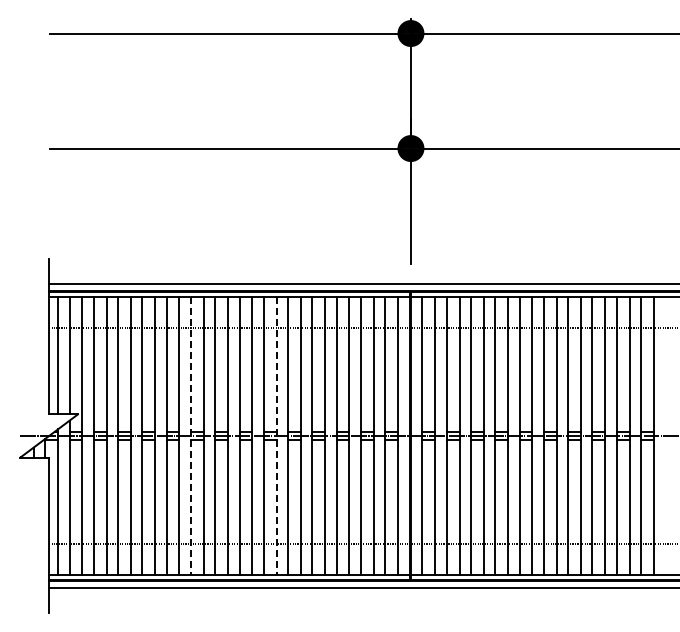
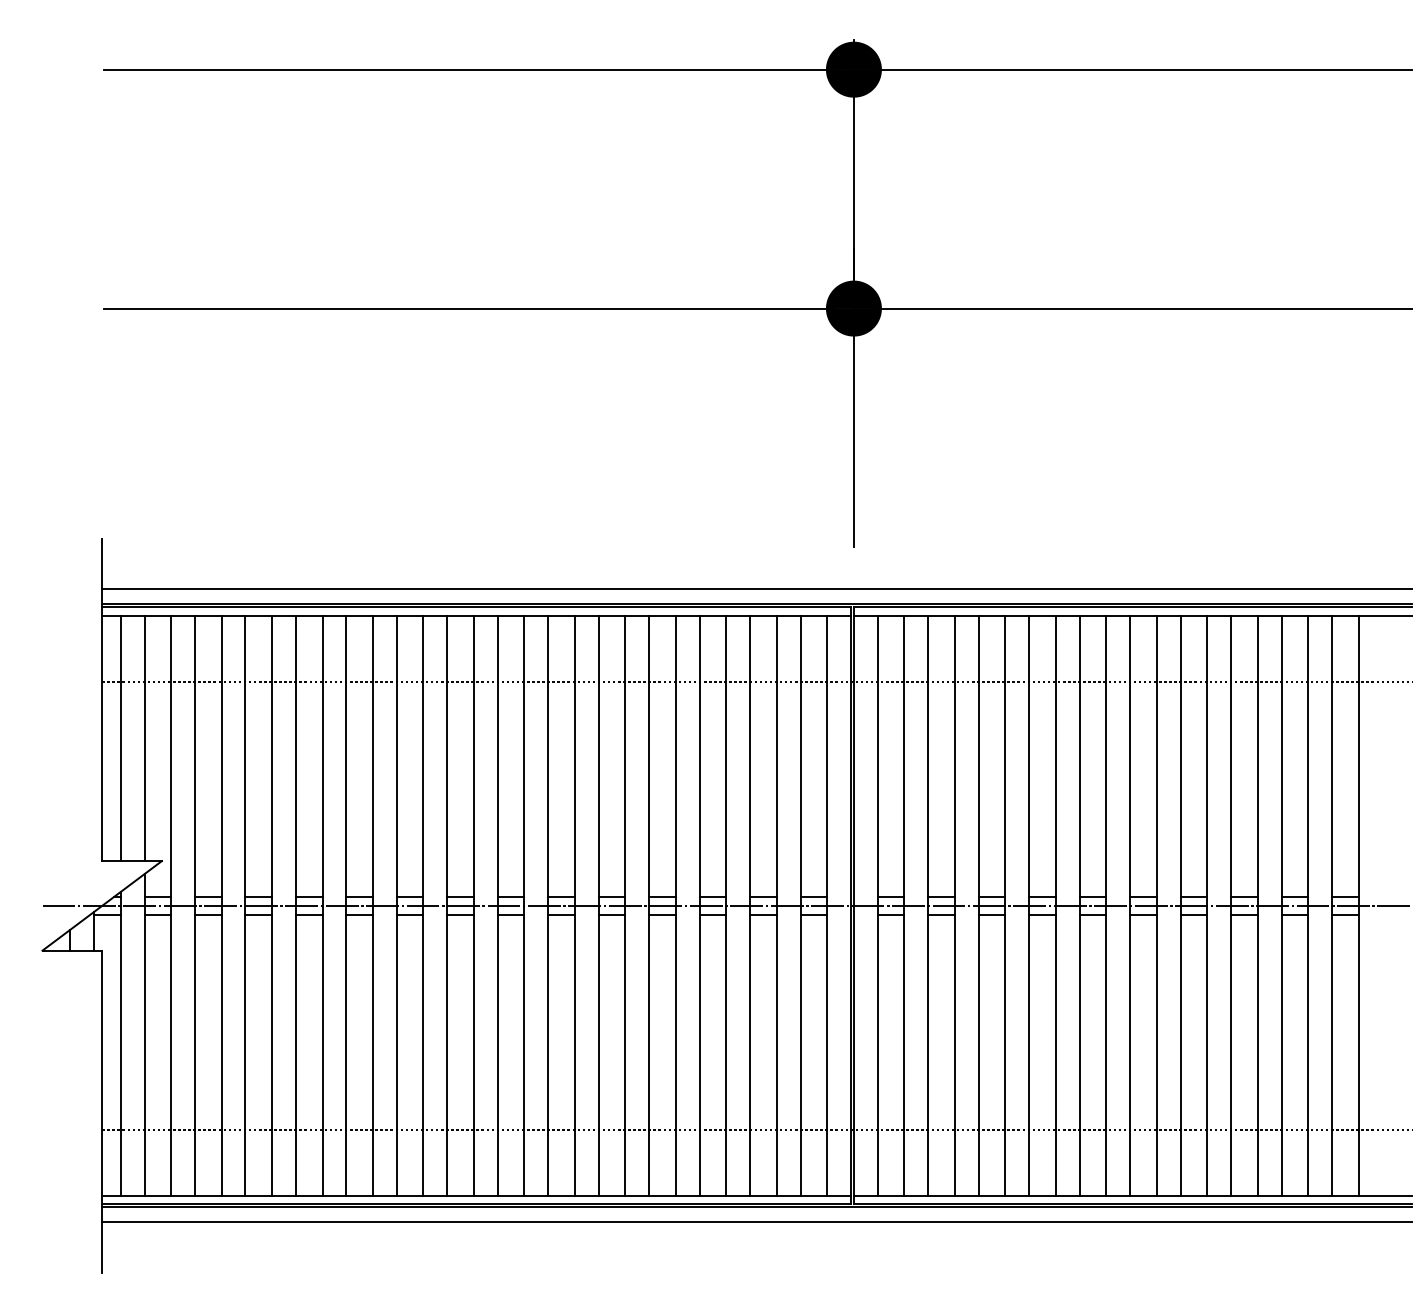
line: (190, 436) -> (395, 906), dashed -> solid
line: (276, 436) -> (574, 906), dashed -> solid

